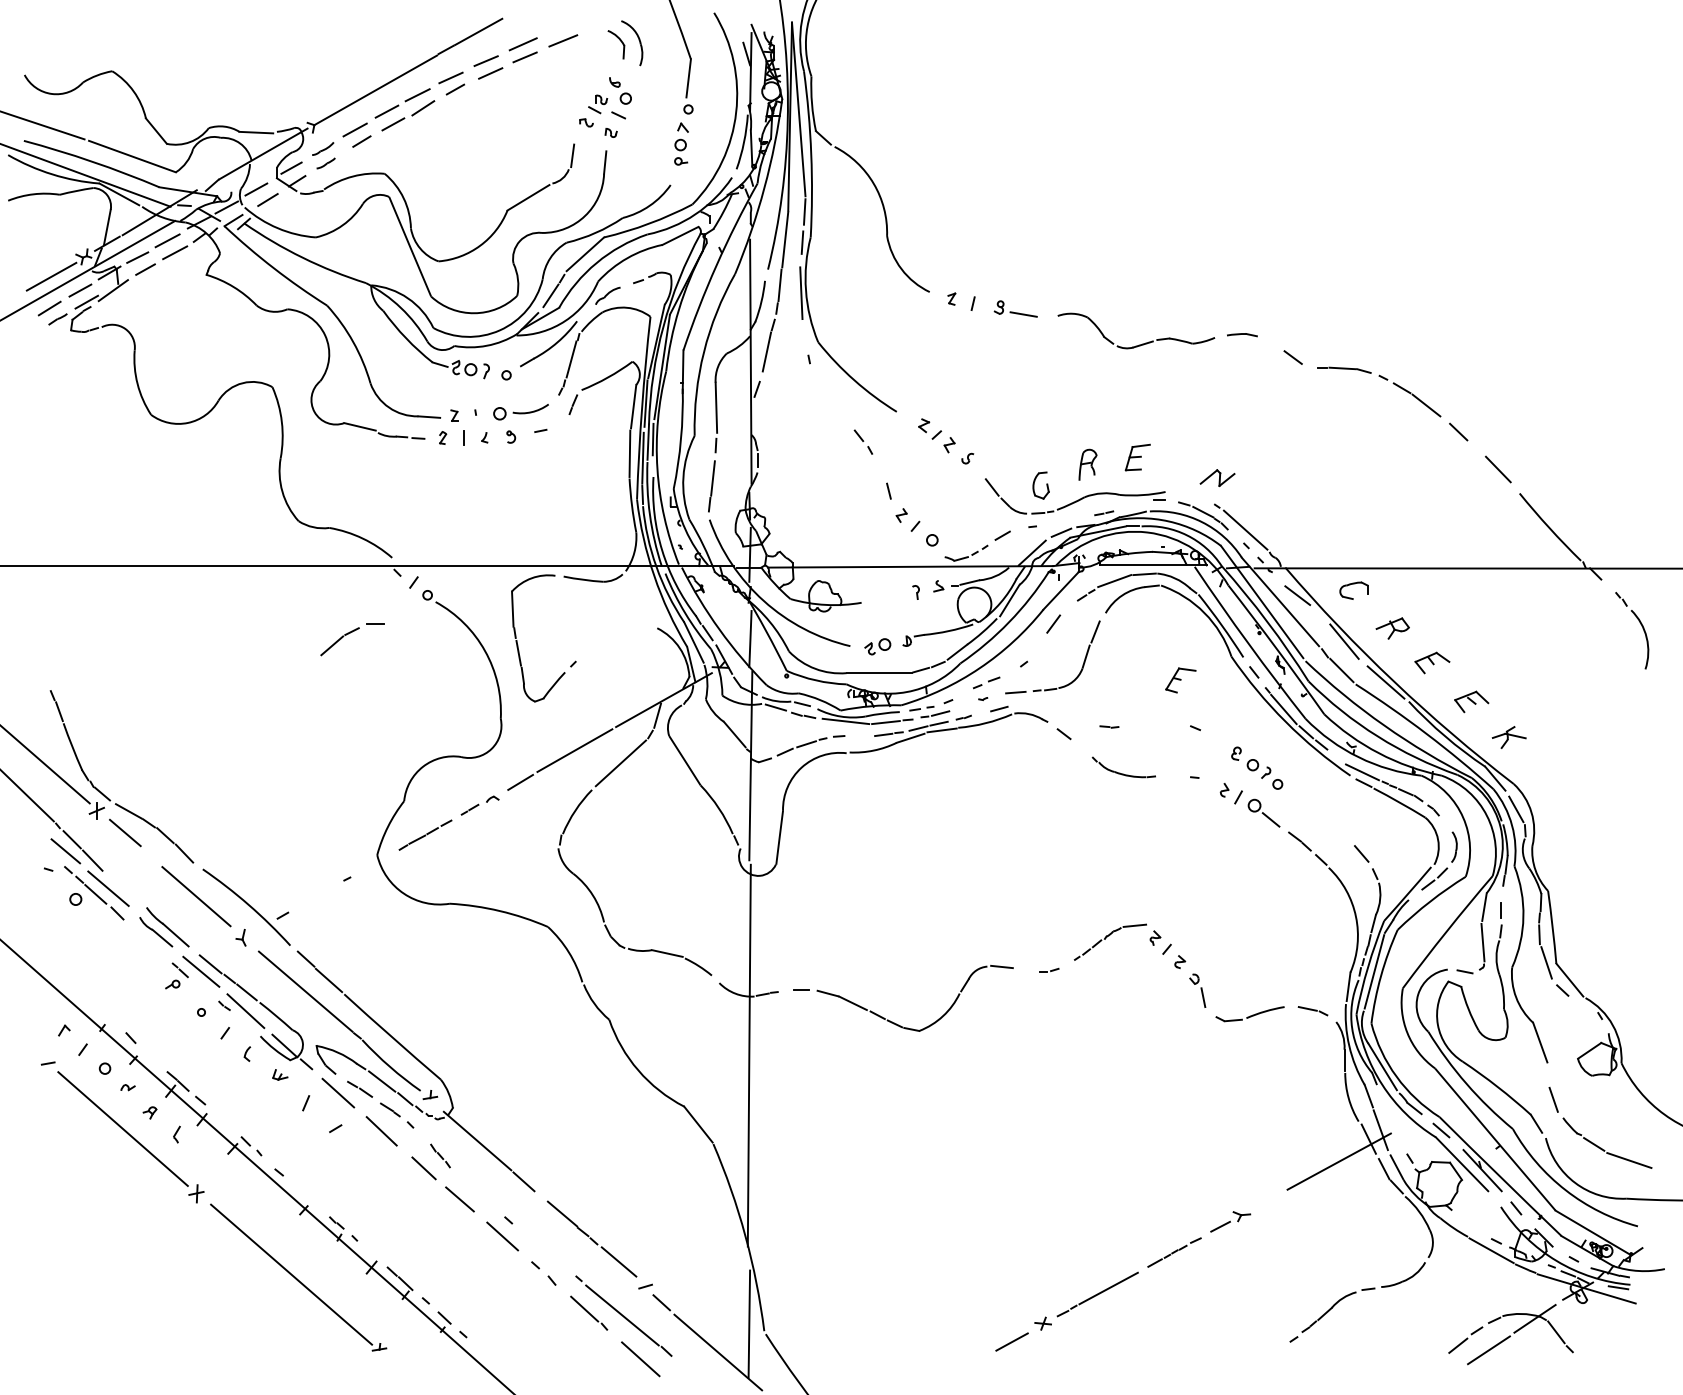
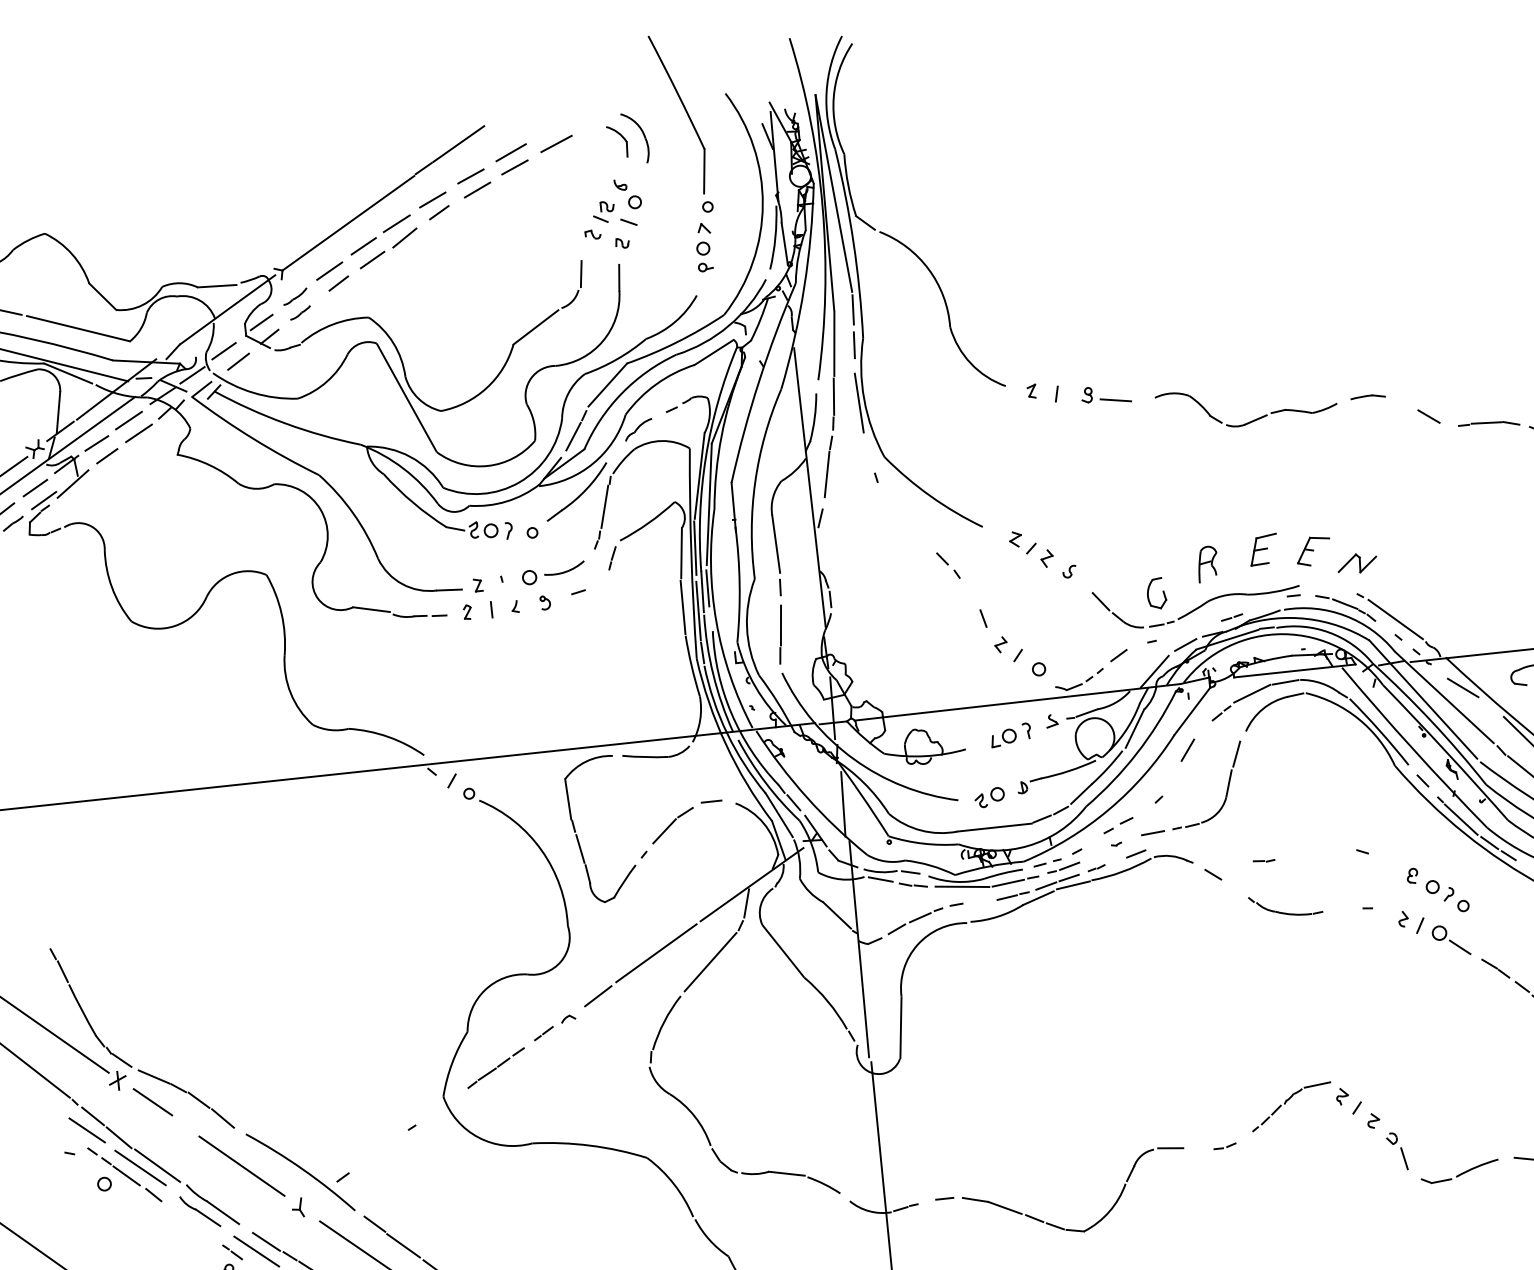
part: (894, 596) -> (1002, 738), added
part: (350, 633) -> (683, 814), moved
part: (1180, 680) -> (1313, 551), moved
line: (123, 888) -> (157, 1165), added

